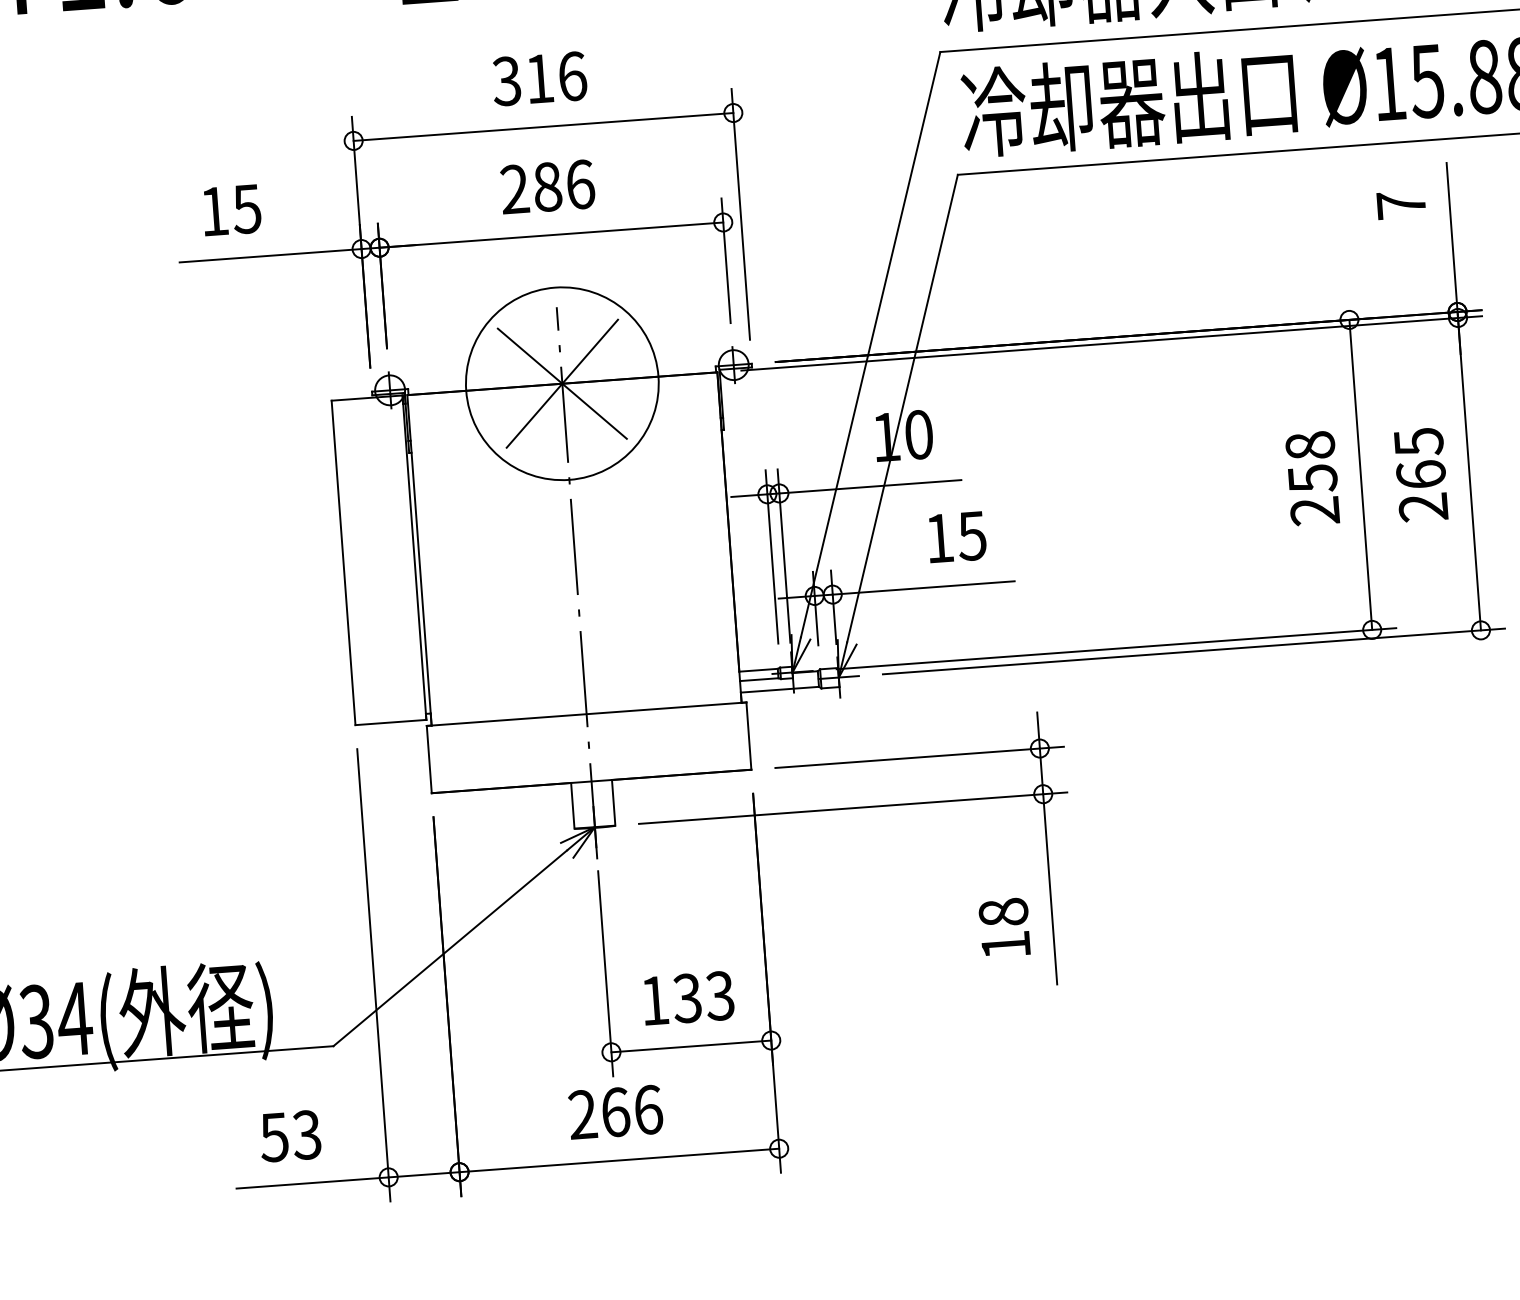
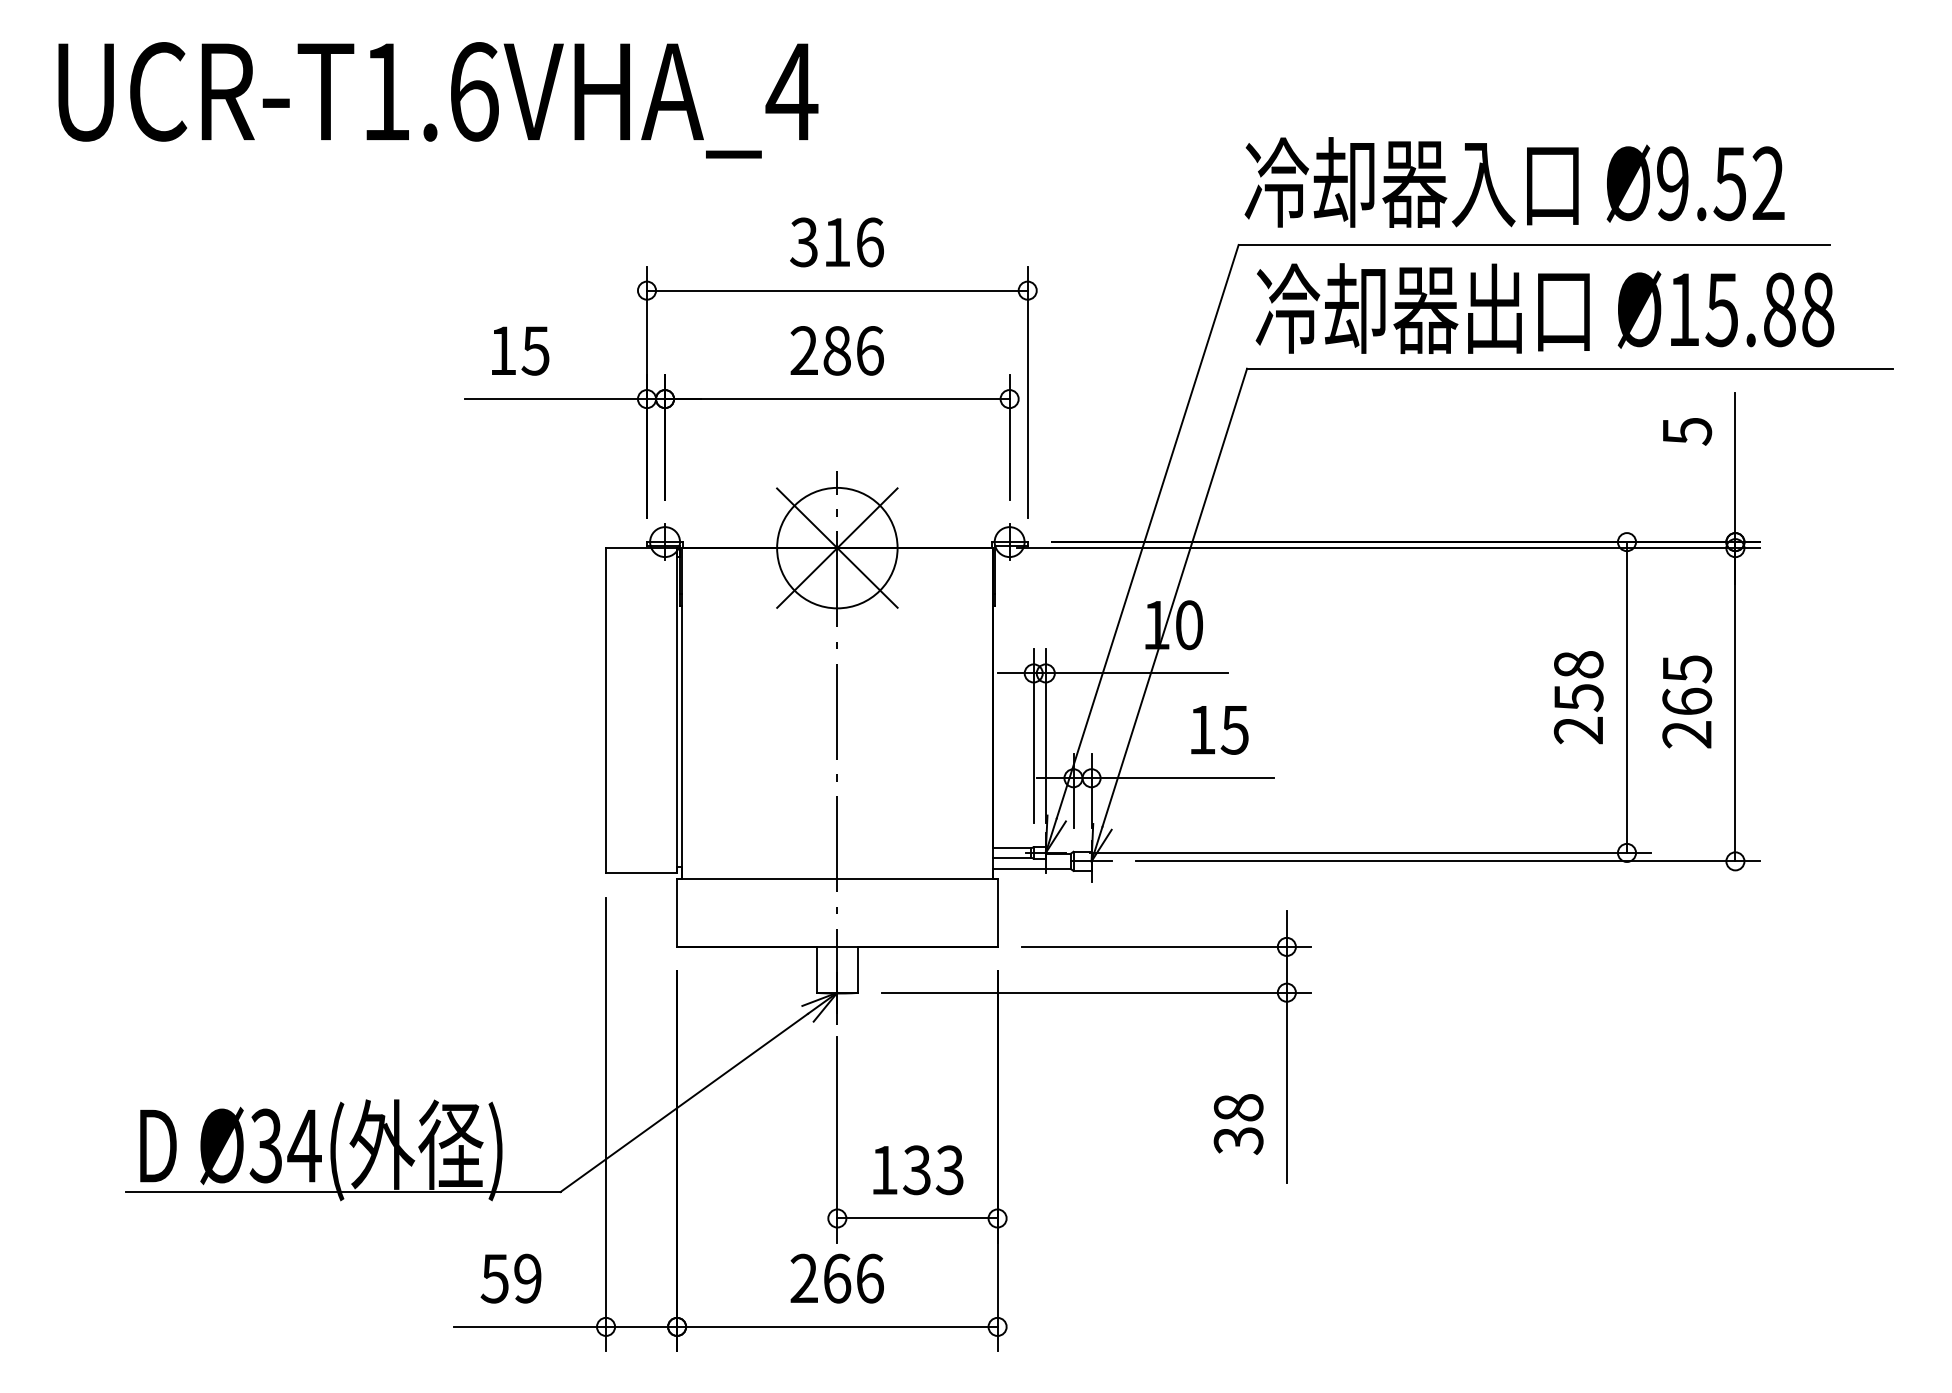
text: (1401, 205) -> (1687, 431), 7 -> 5
circle: (562, 383) -> (837, 547), size x0.62
text: (1005, 945) -> (1238, 1140), 18 -> 38
text: (306, 1134) -> (527, 1278), 53 -> 59

